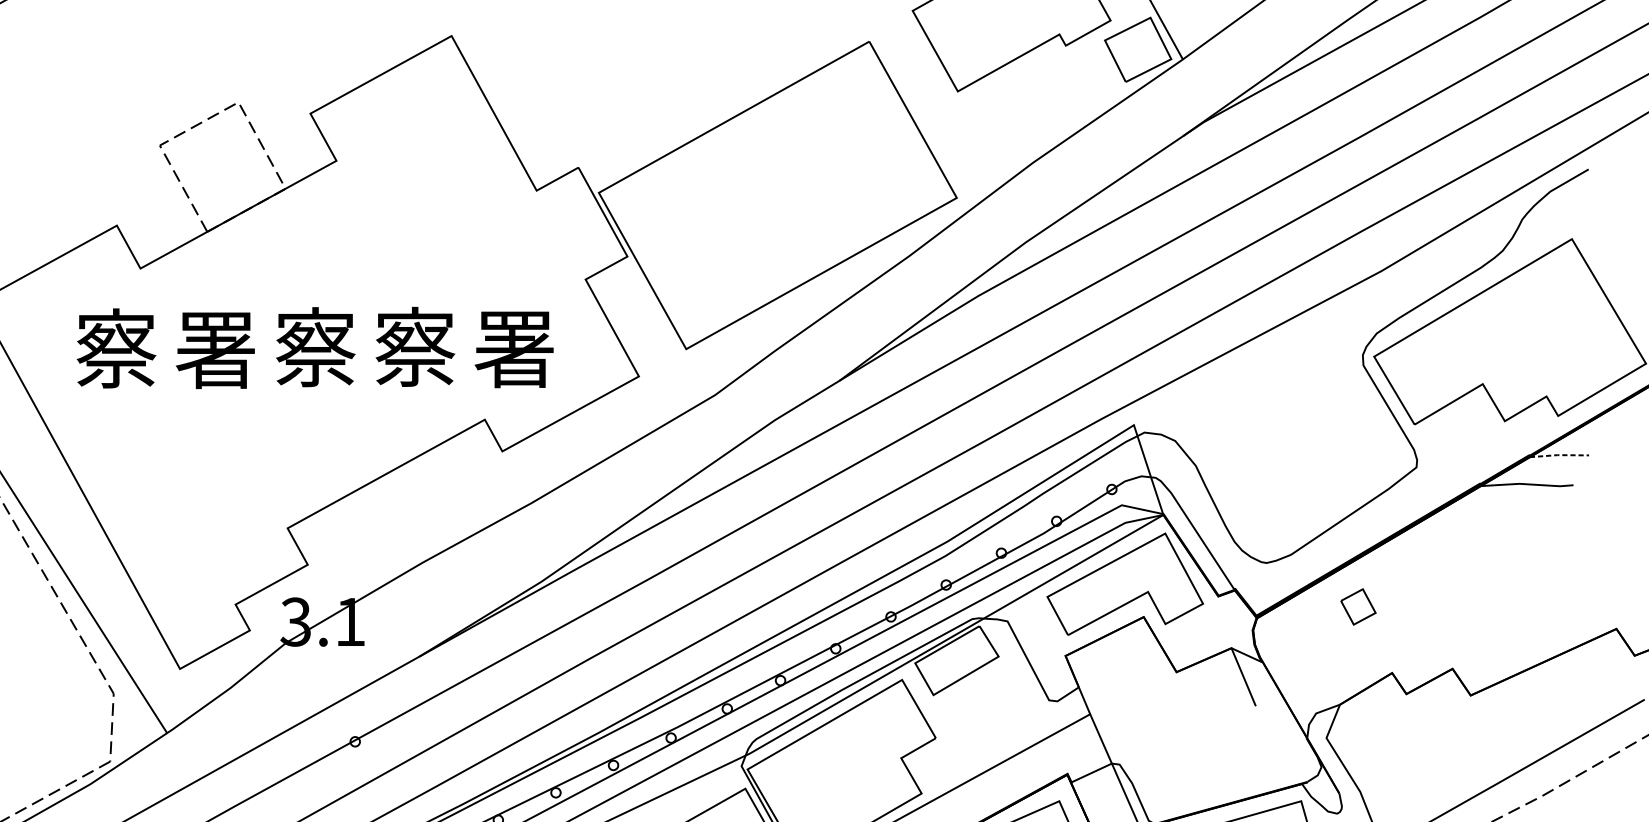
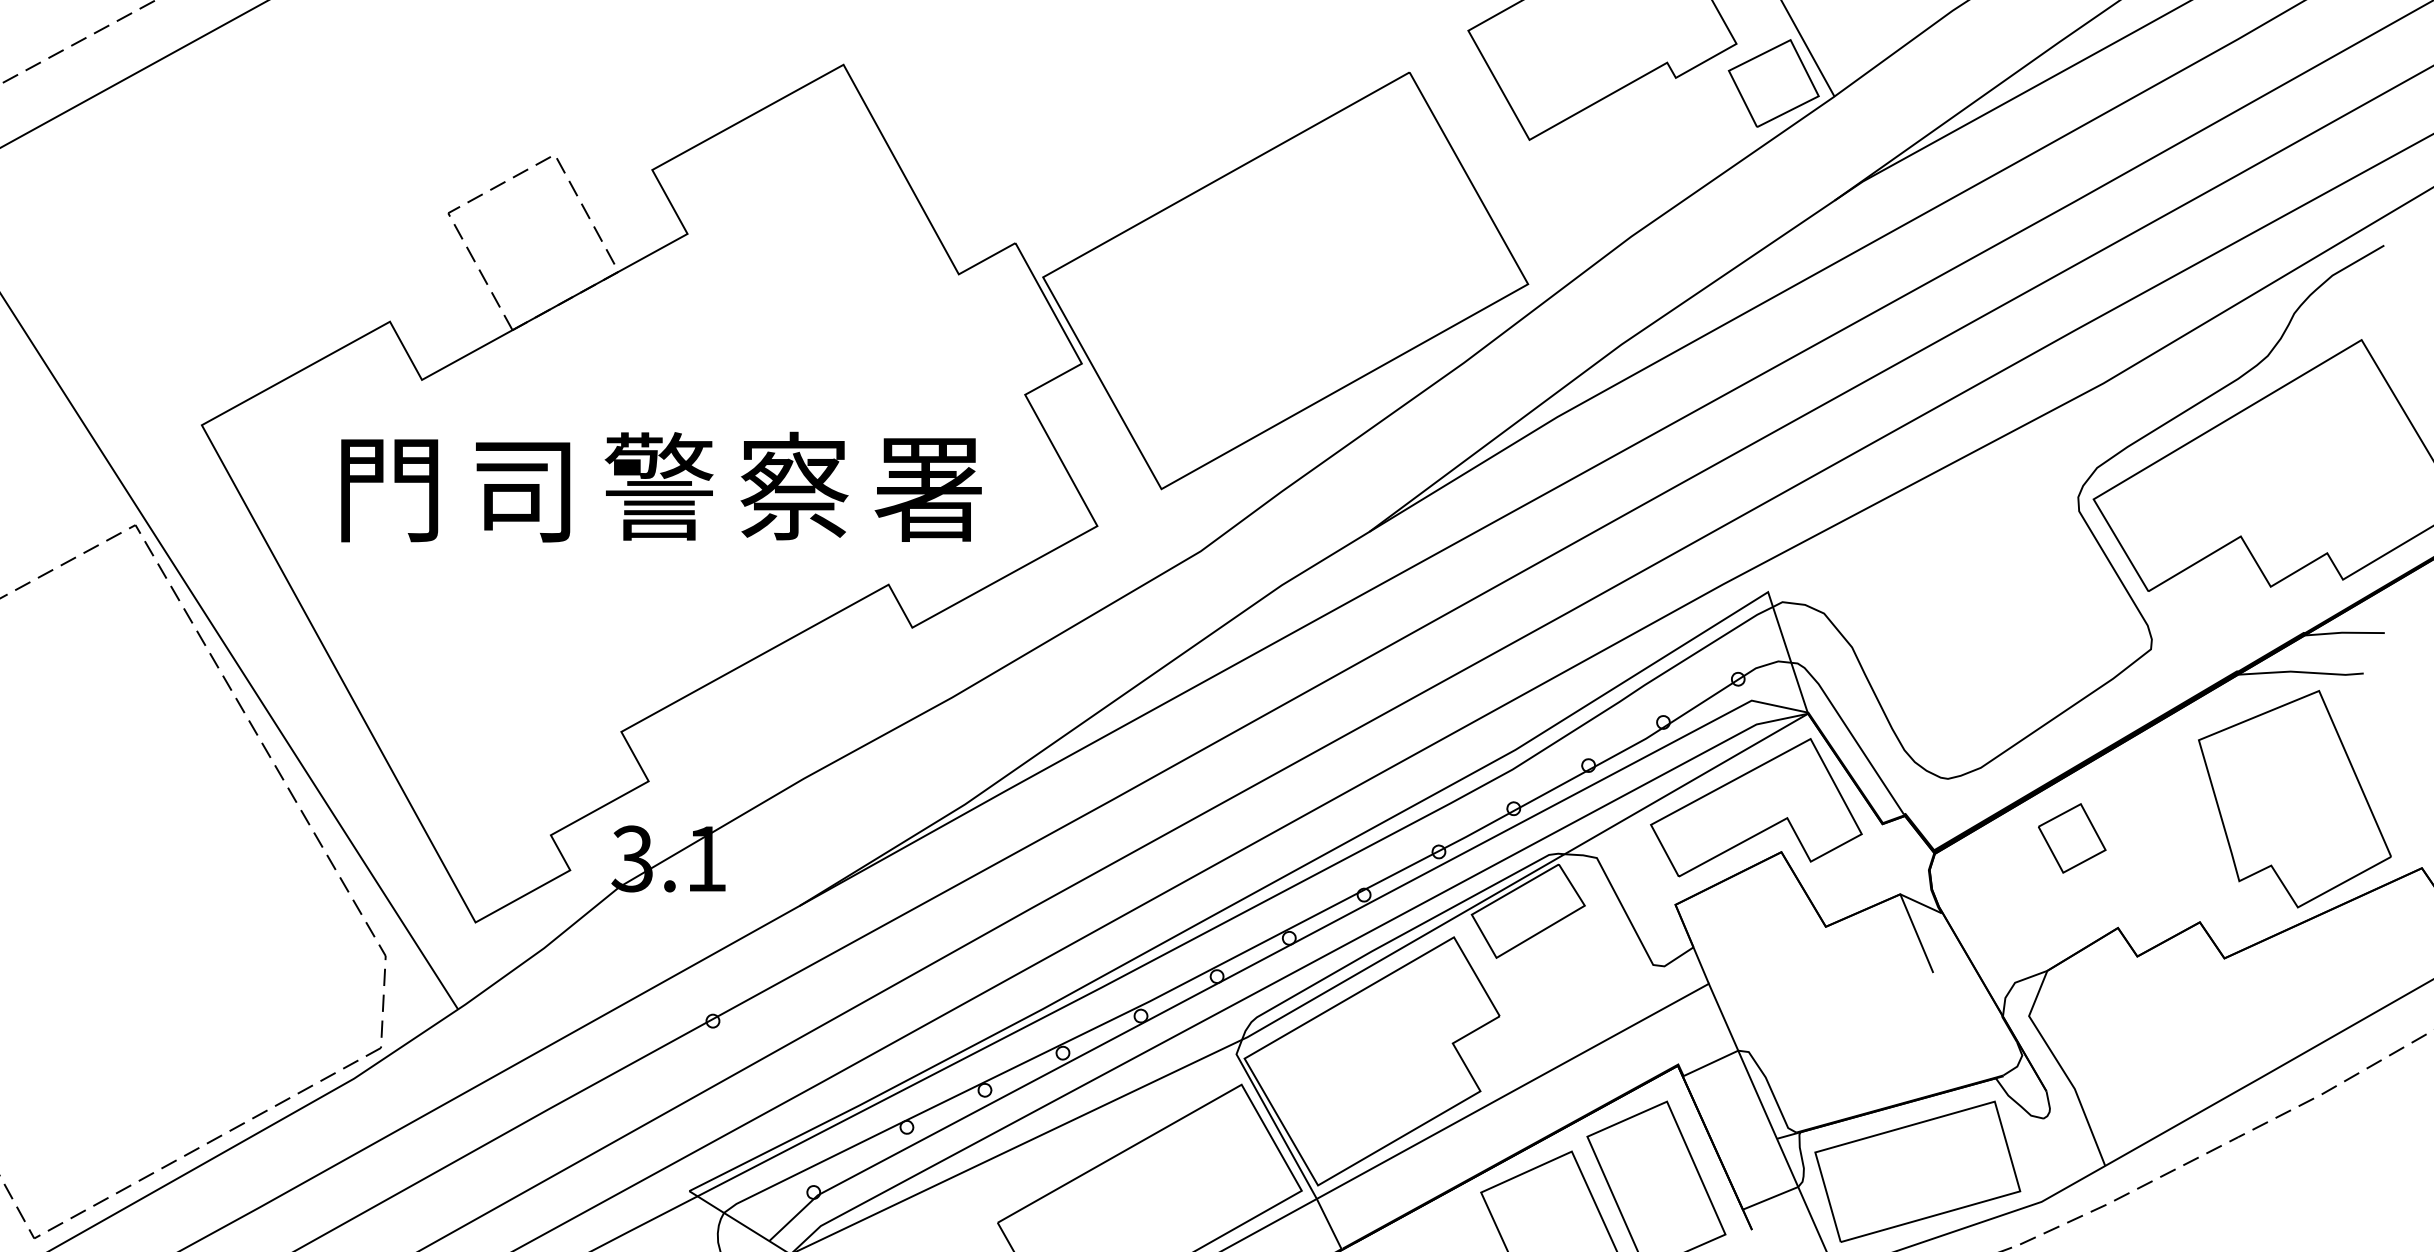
text: (116, 347) -> (389, 487), 察 -> 門
text: (315, 347) -> (658, 486), 察 -> 警
text: (214, 350) -> (522, 491), 署 -> 司
line: (1558, 454) -> (2343, 632), dashed -> solid
part: (1522, 578) -> (2294, 799), added
part: (1358, 607) -> (2072, 838), size x1.43

